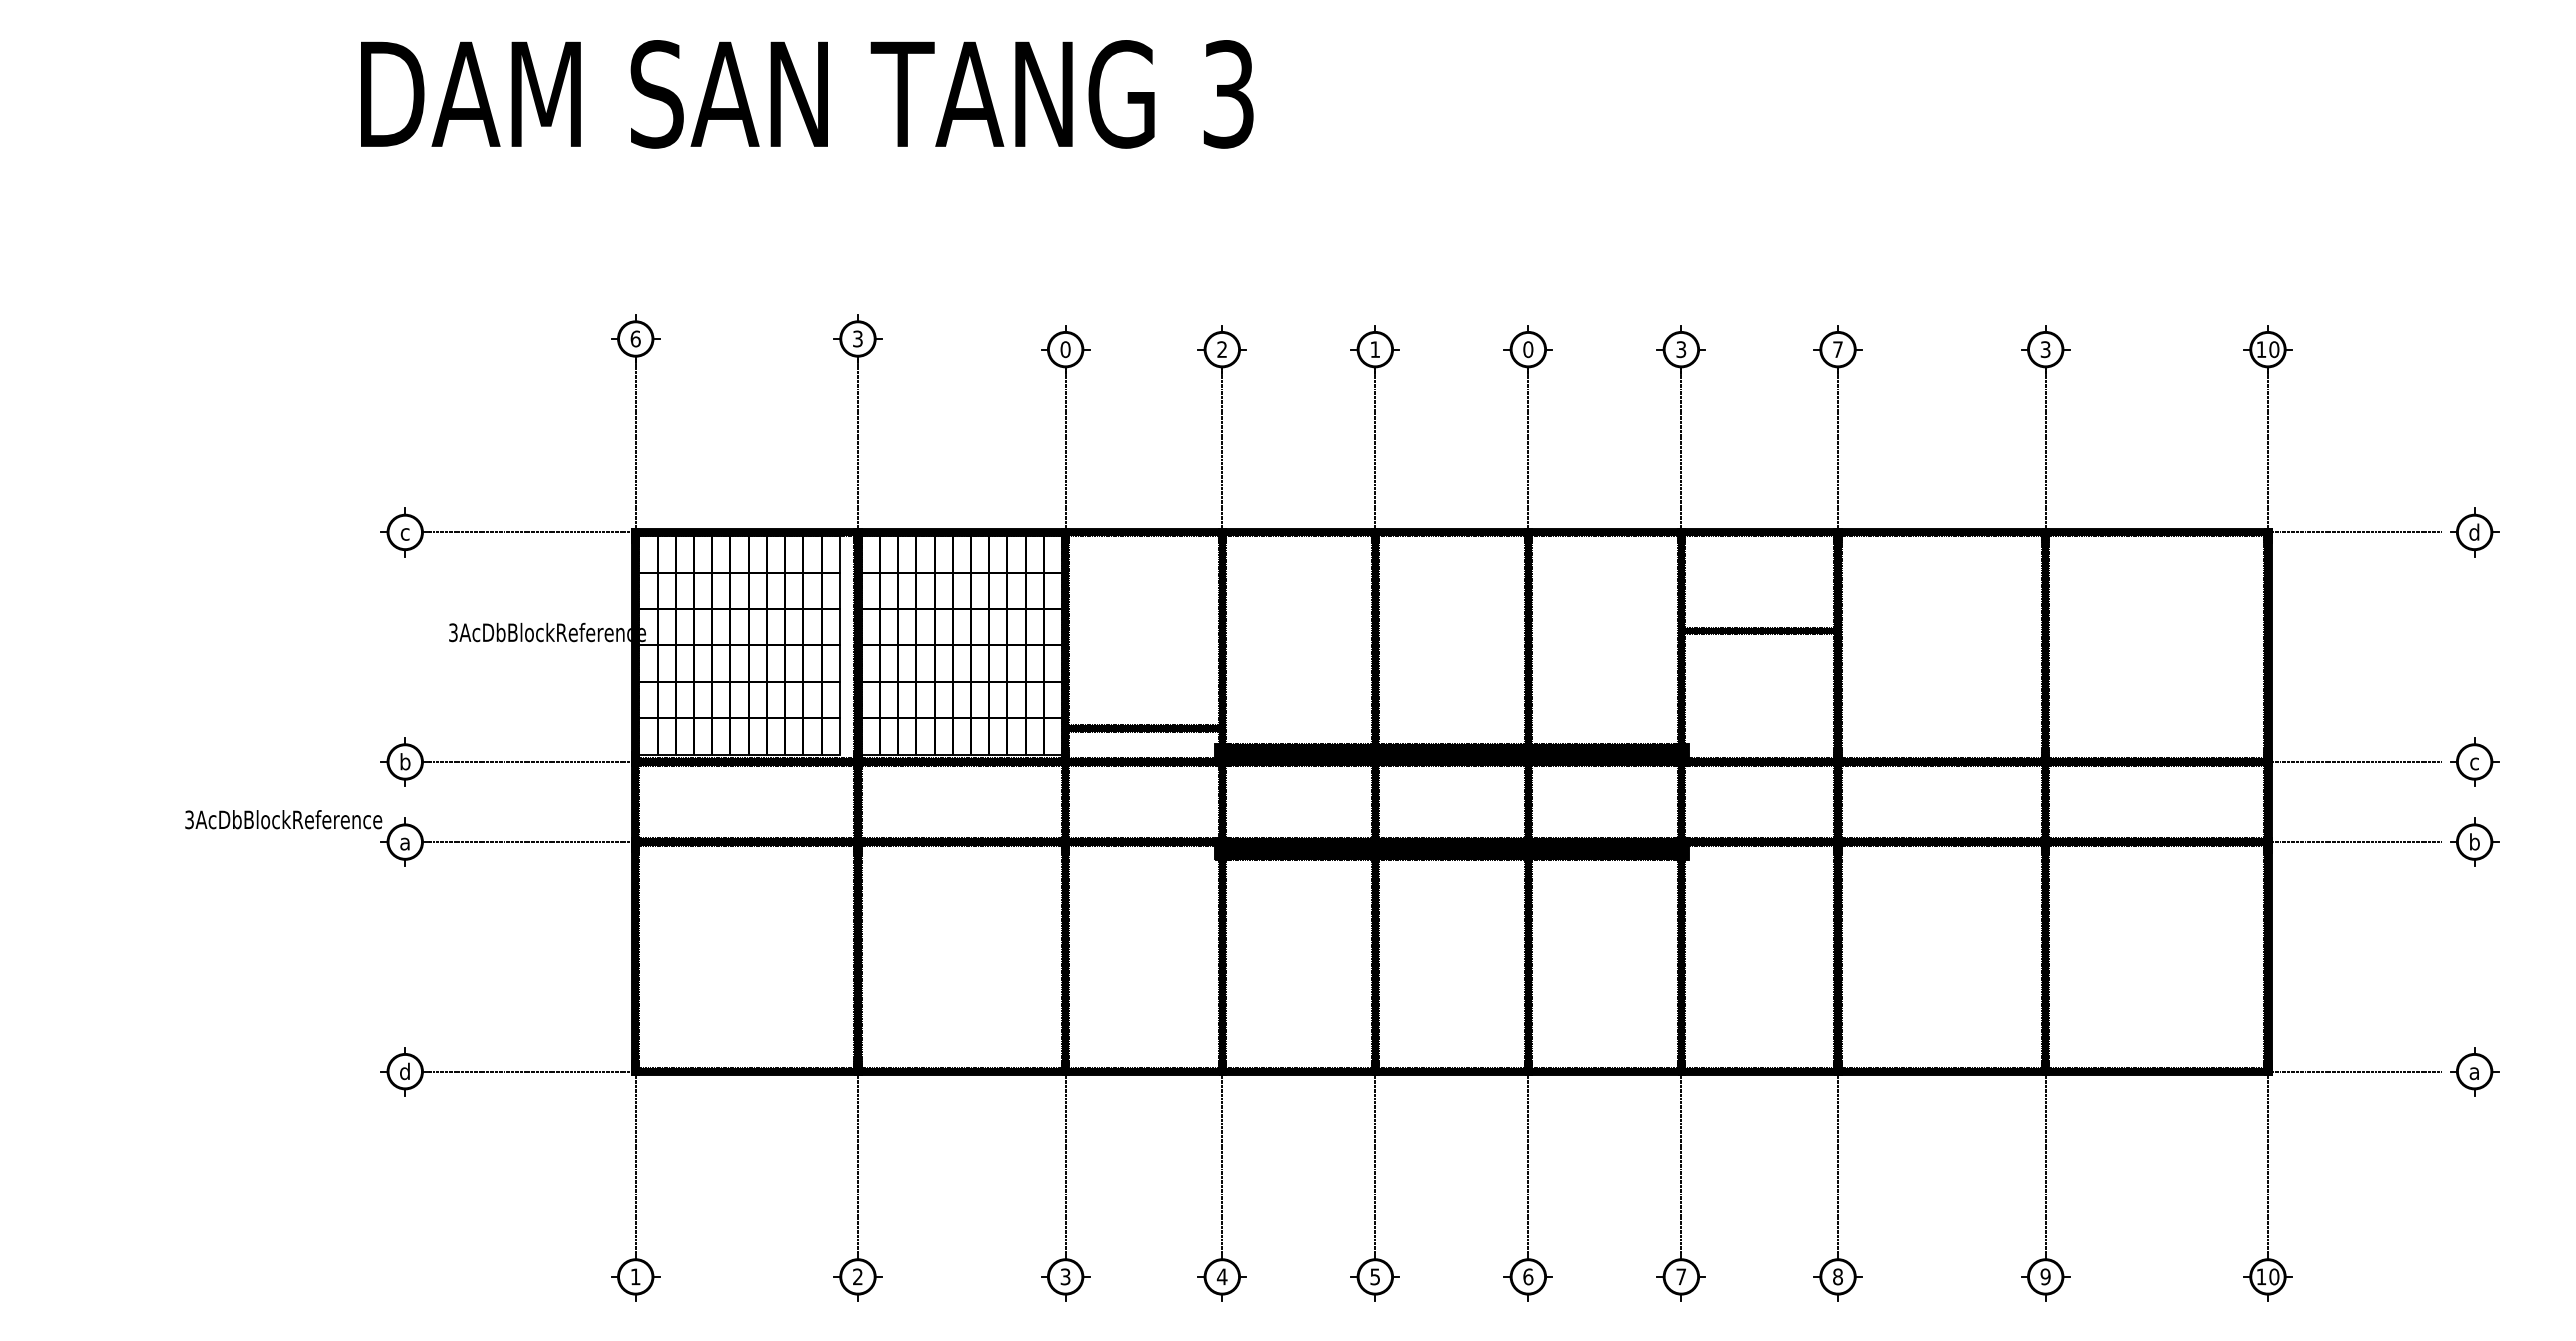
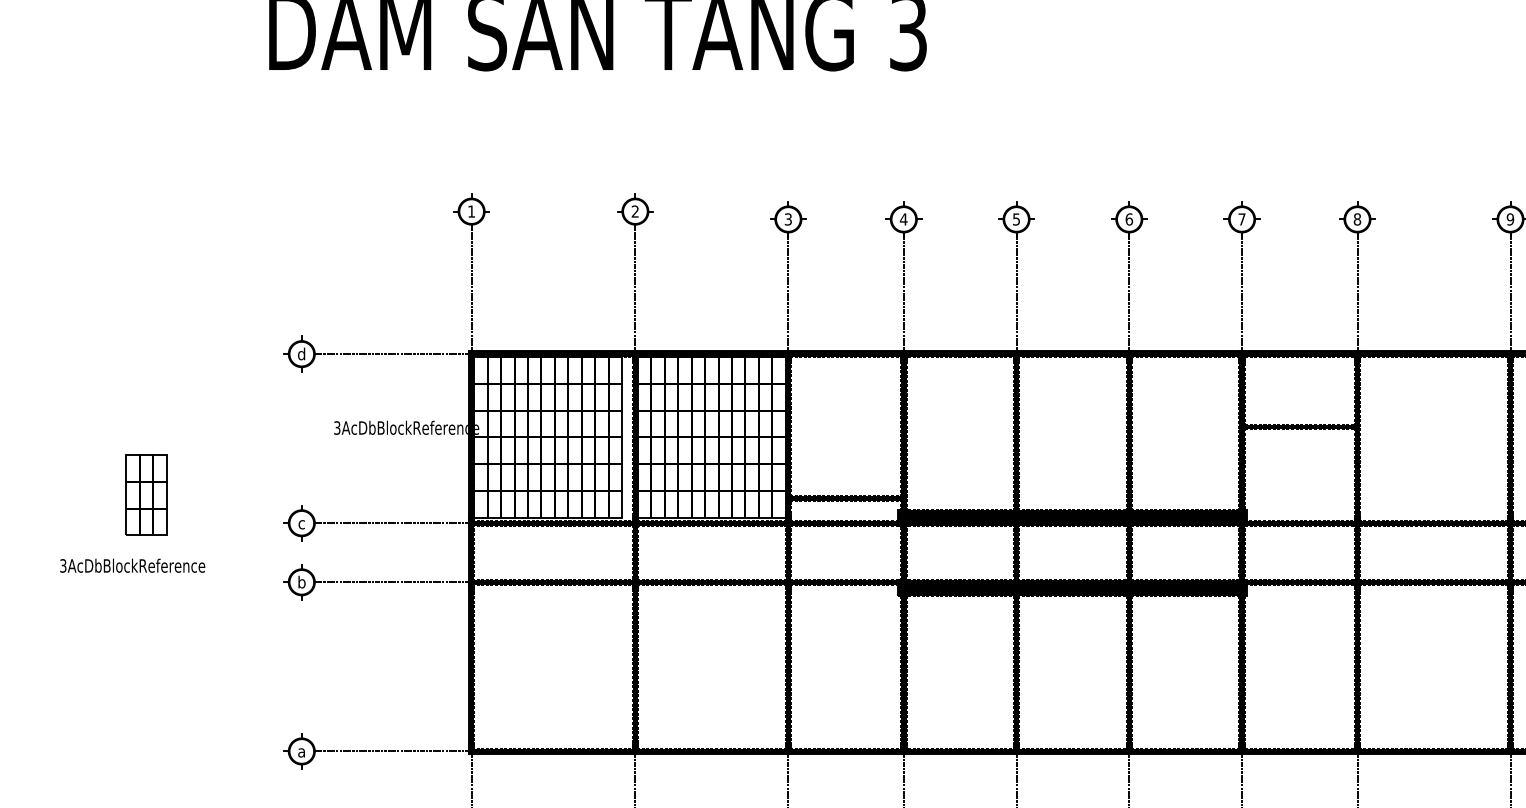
text: (635, 338) -> (471, 211), 6 -> 1
text: (857, 339) -> (635, 211), 3 -> 2
text: (1065, 349) -> (788, 219), 0 -> 3
text: (1221, 349) -> (903, 219), 2 -> 4
text: (1374, 349) -> (1015, 219), 1 -> 5
text: (1528, 349) -> (1129, 219), 0 -> 6
text: (1681, 349) -> (1242, 219), 3 -> 7
text: (1837, 349) -> (1357, 219), 7 -> 8
text: (2045, 349) -> (1510, 219), 3 -> 9
text: (404, 531) -> (301, 353), c -> d
part: (194, 723) -> (146, 494), added
text: (405, 761) -> (301, 522), b -> c
text: (283, 819) -> (132, 565), moved
text: (405, 841) -> (301, 581), a -> b
text: (404, 1070) -> (301, 750), d -> a

